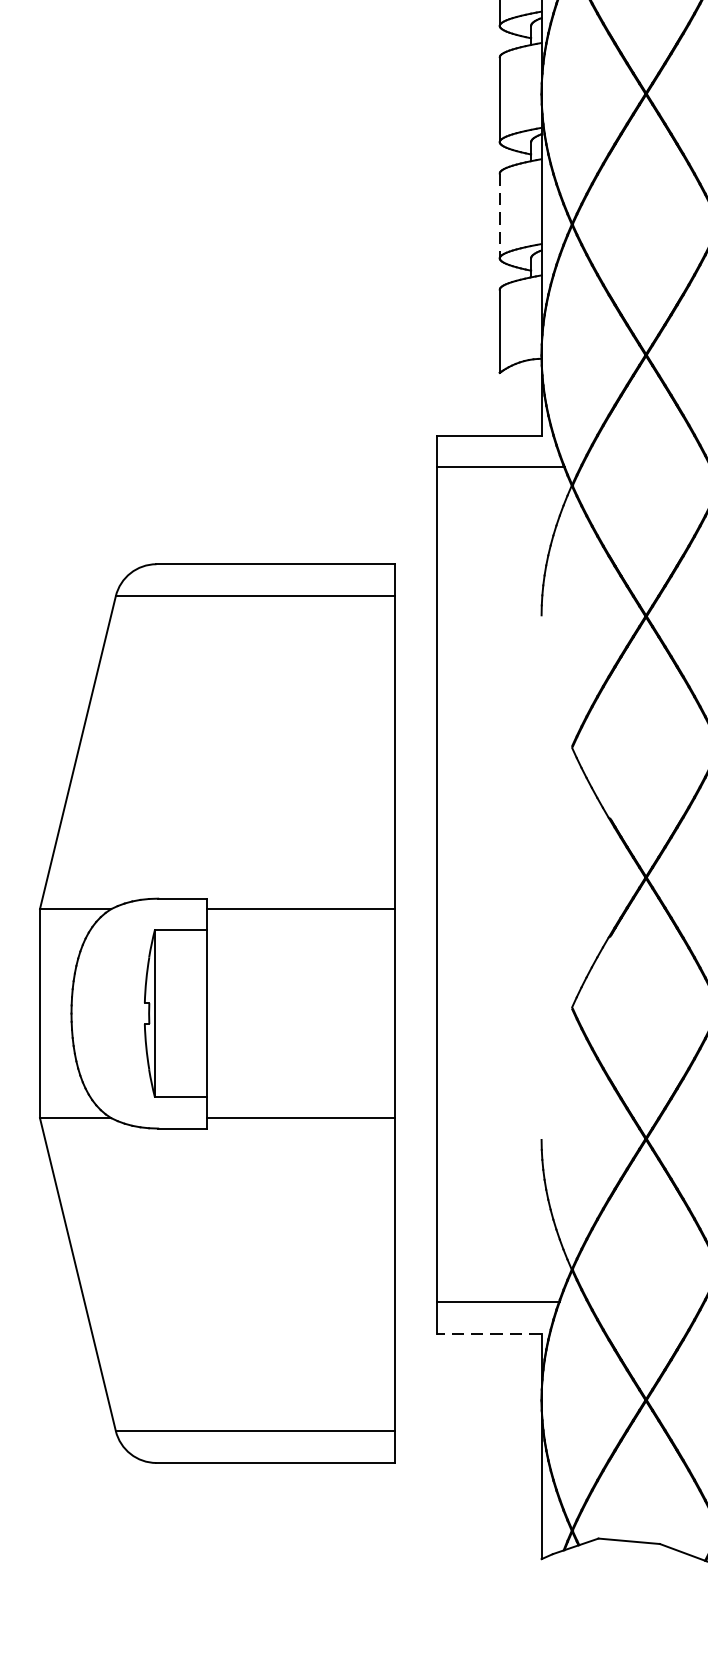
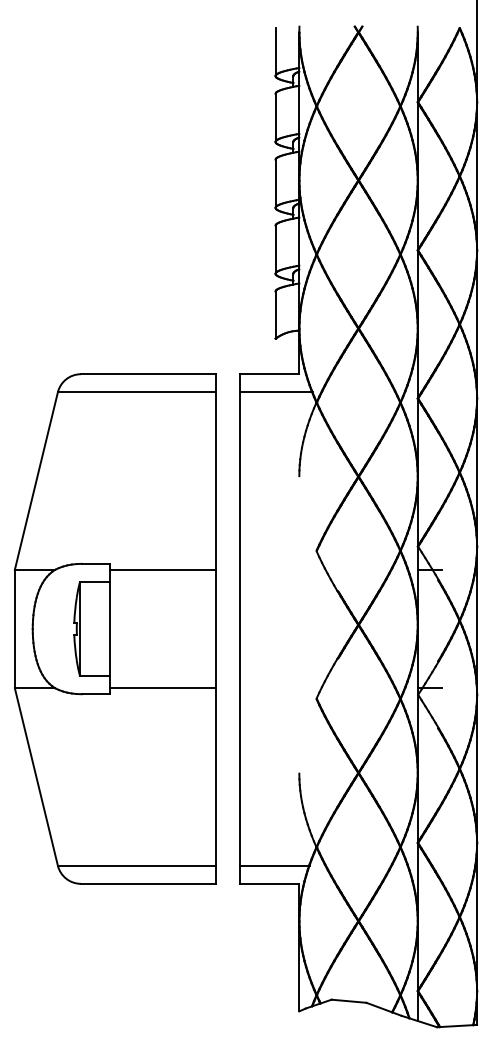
line: (499, 217) -> (275, 250), dashed -> solid
part: (217, 1012) -> (115, 628), moved
line: (488, 1333) -> (269, 883), dashed -> solid

